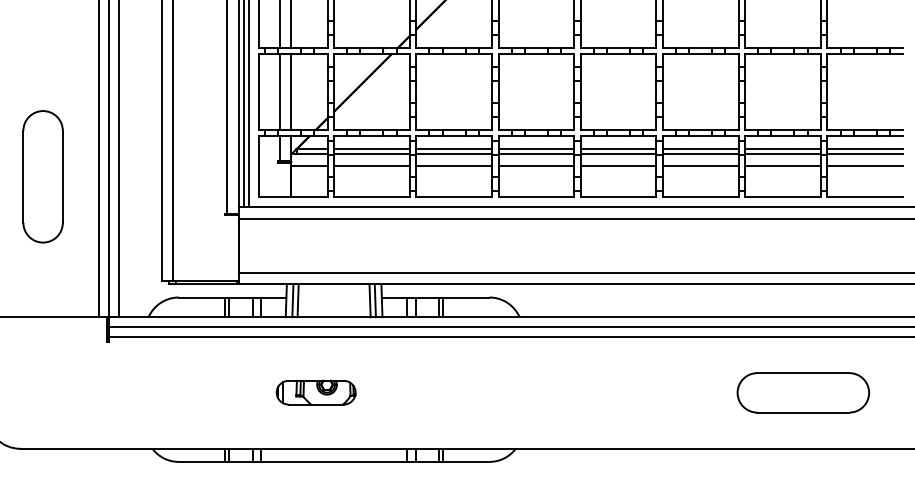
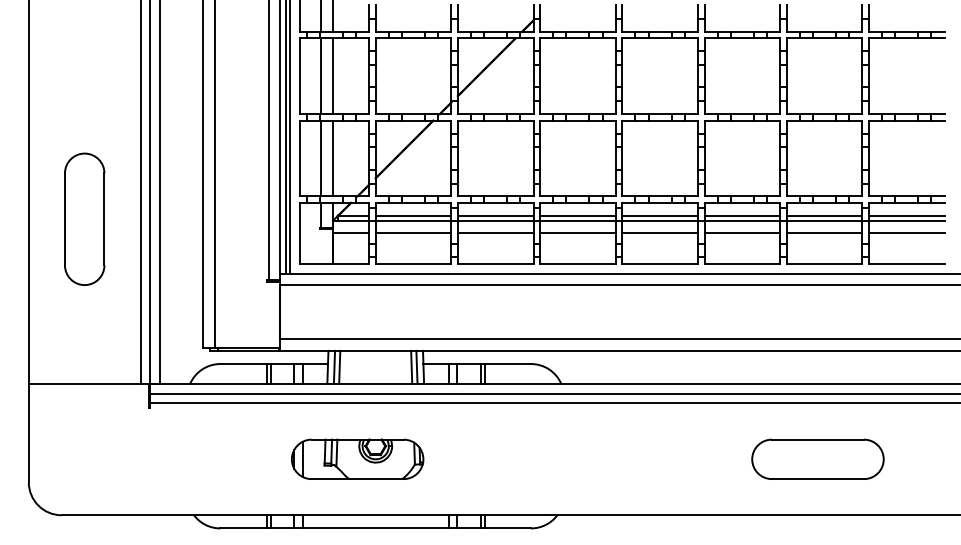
part: (42, 175) -> (84, 218), moved
part: (315, 391) -> (357, 458), size x1.67
part: (802, 391) -> (817, 458), moved

